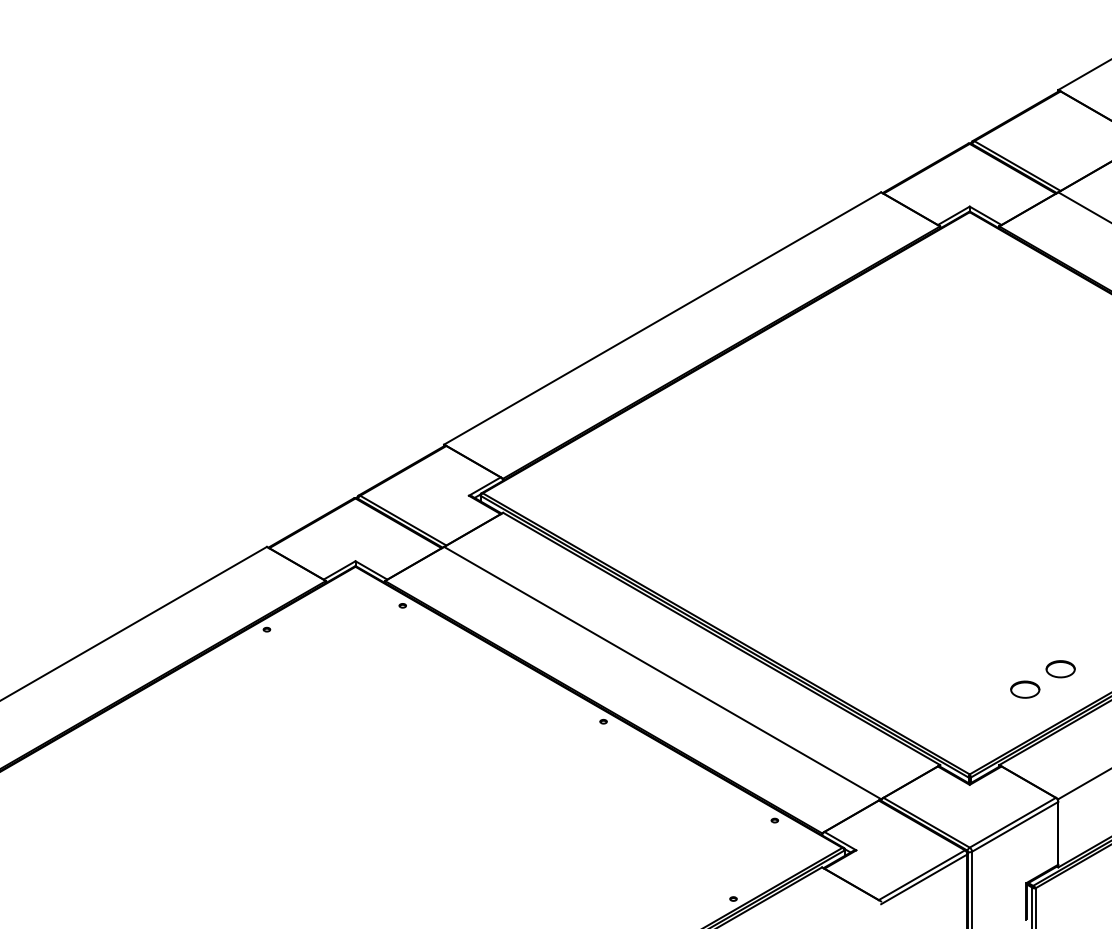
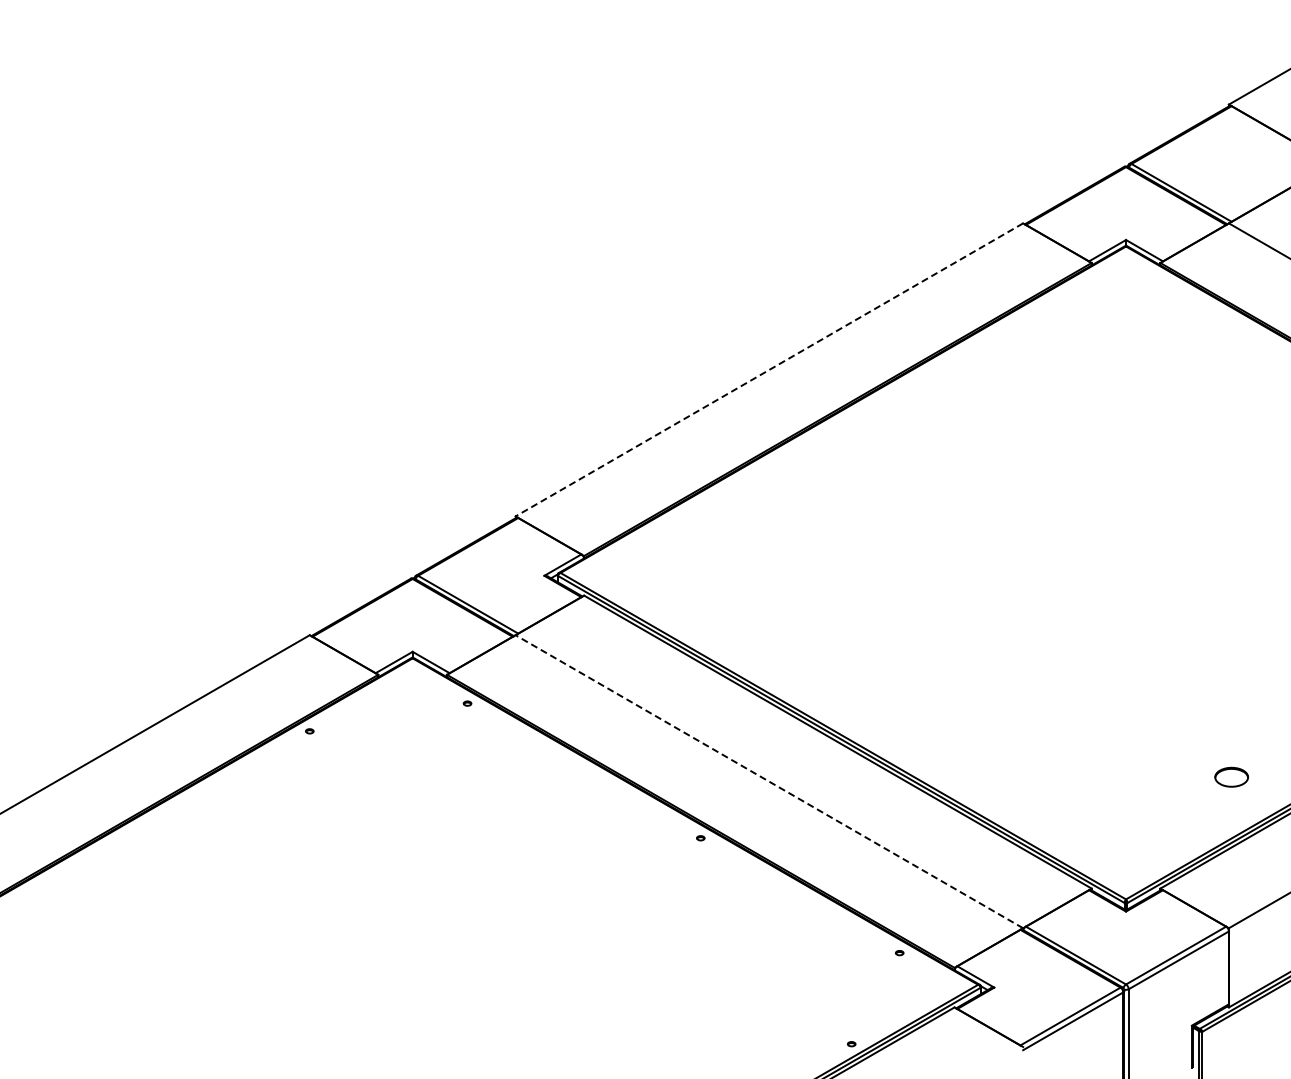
line: (661, 318) -> (768, 370), solid -> dashed
line: (661, 672) -> (768, 781), solid -> dashed
part: (1025, 689) -> (1190, 800), removed

